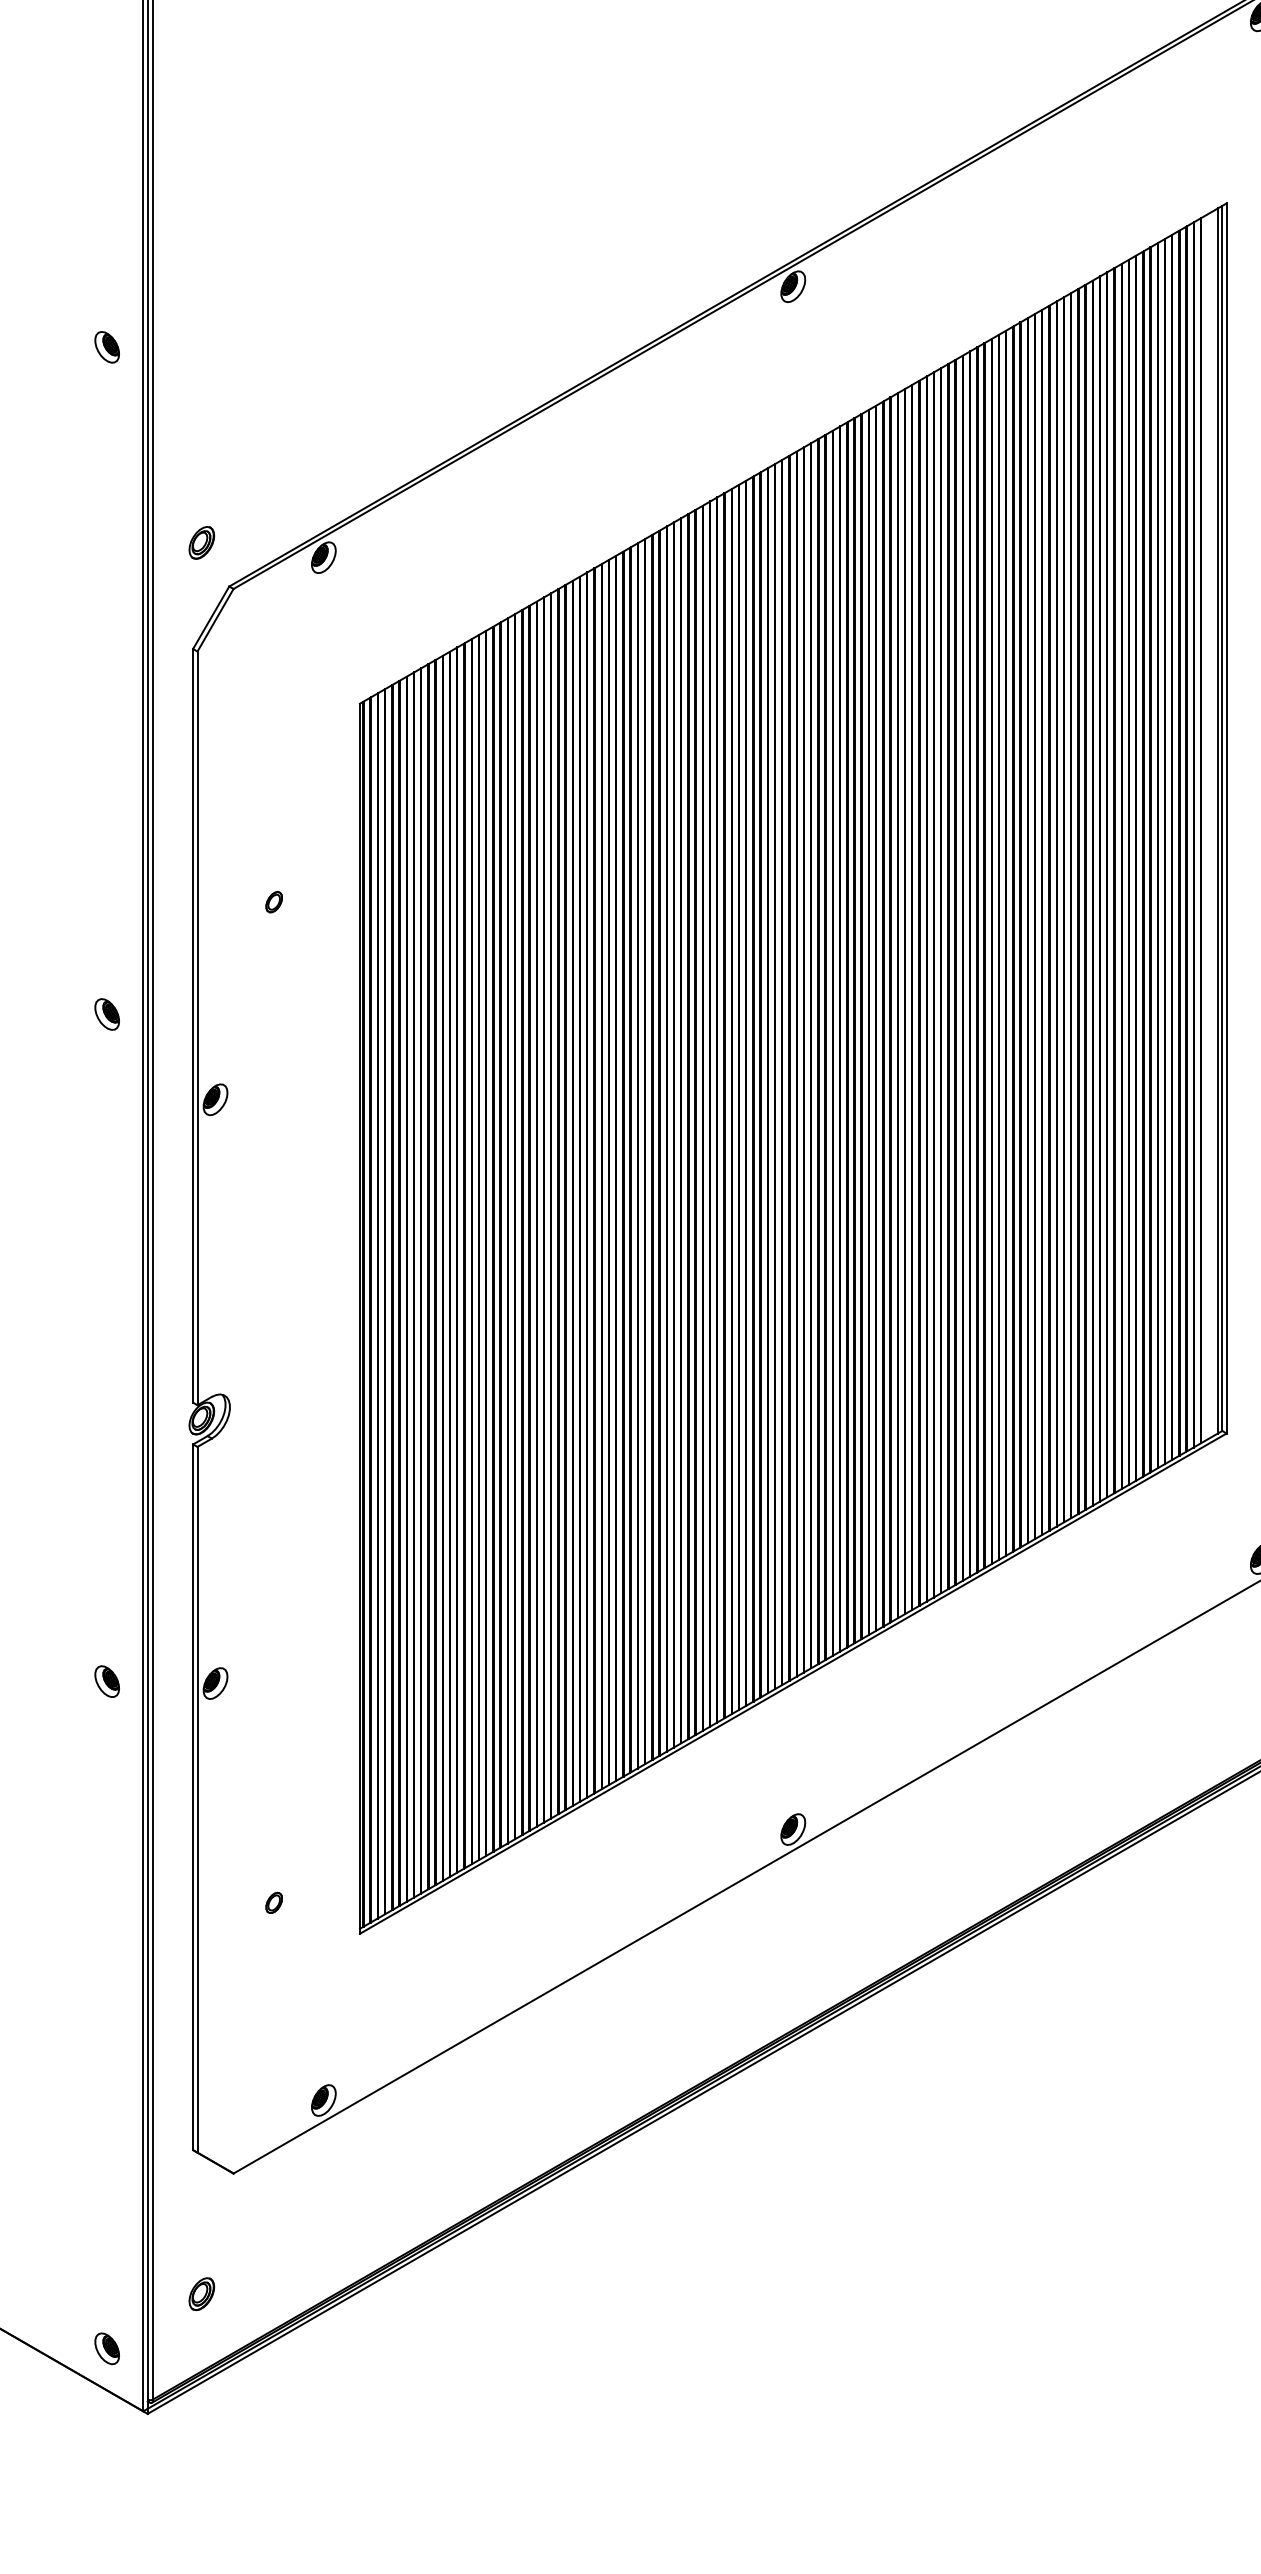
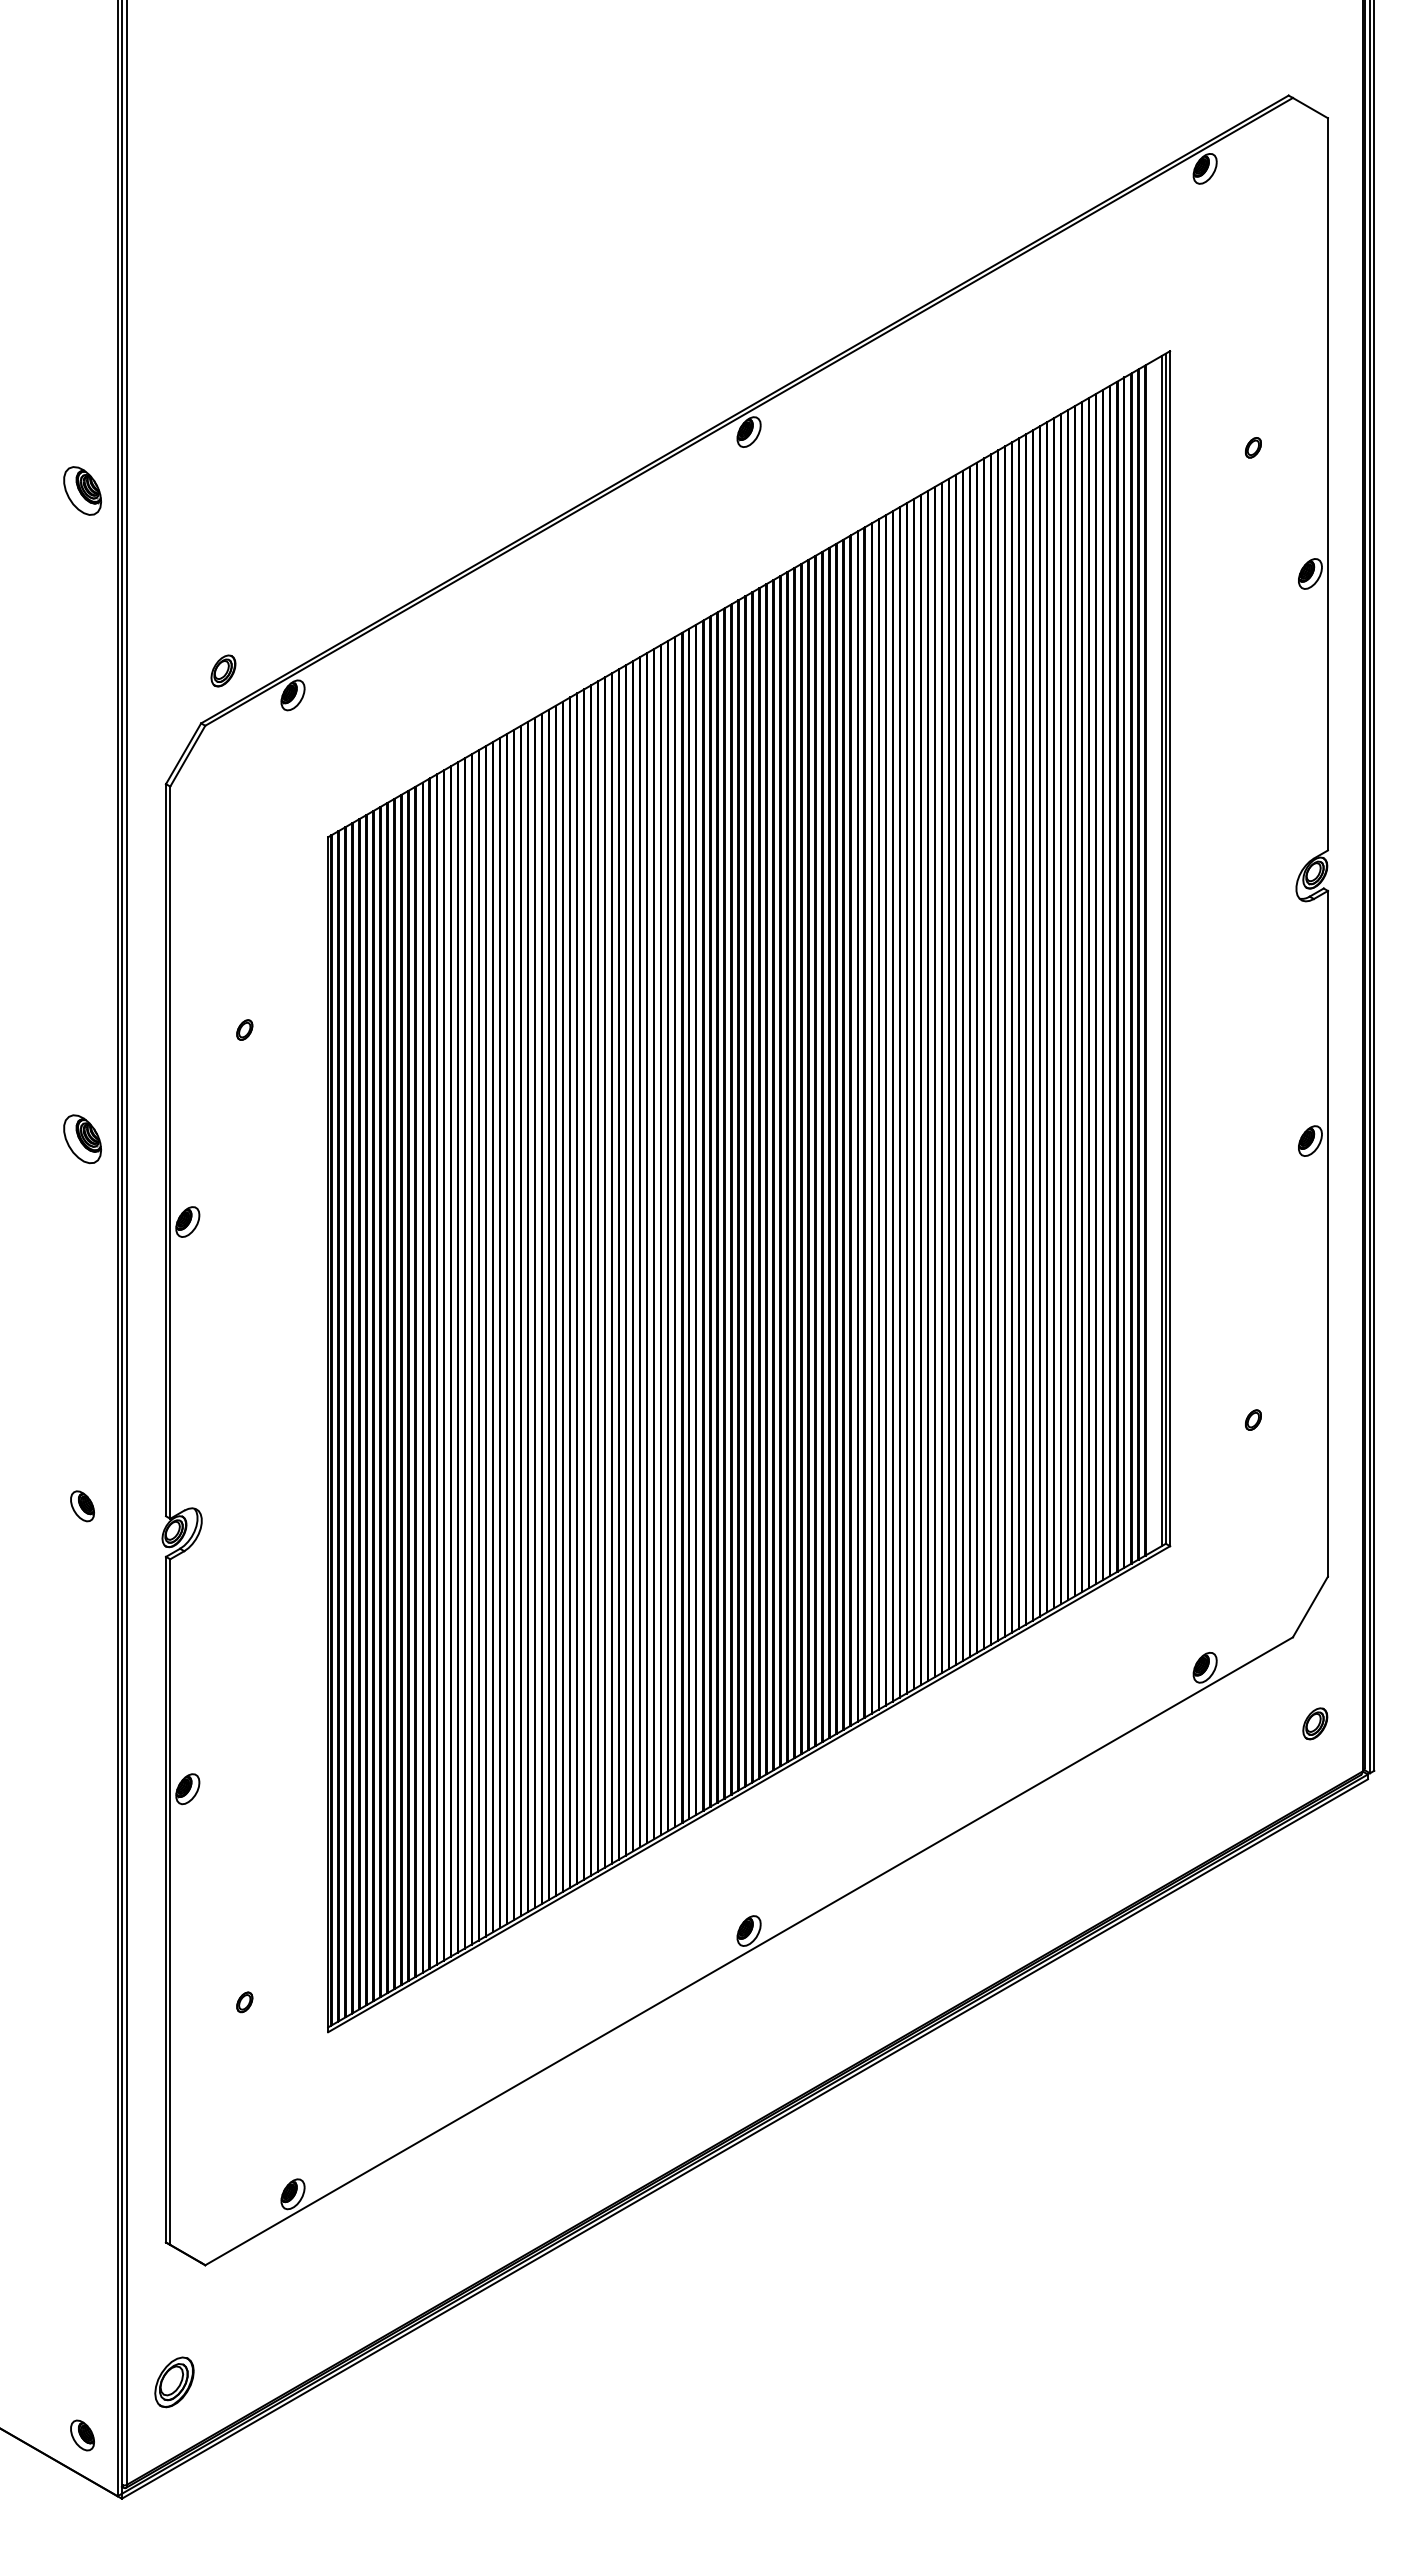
part: (107, 346) -> (82, 490), size x1.6
part: (201, 542) -> (223, 670), moved
part: (107, 1013) -> (82, 1138), size x1.6
part: (107, 1681) -> (82, 1506), moved
part: (201, 2294) -> (174, 2382), size x1.6

